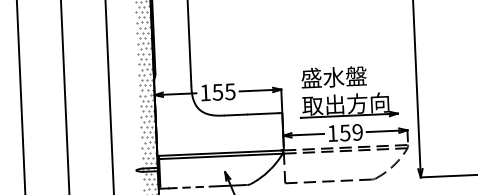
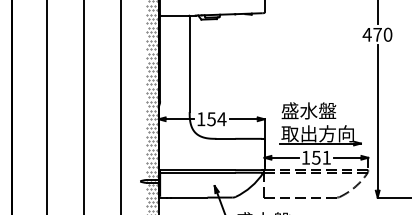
text: (229, 92) -> (221, 119), 155 -> 154
text: (357, 132) -> (326, 157), 159 -> 151
line: (194, 187) -> (188, 197), dashed -> solid

